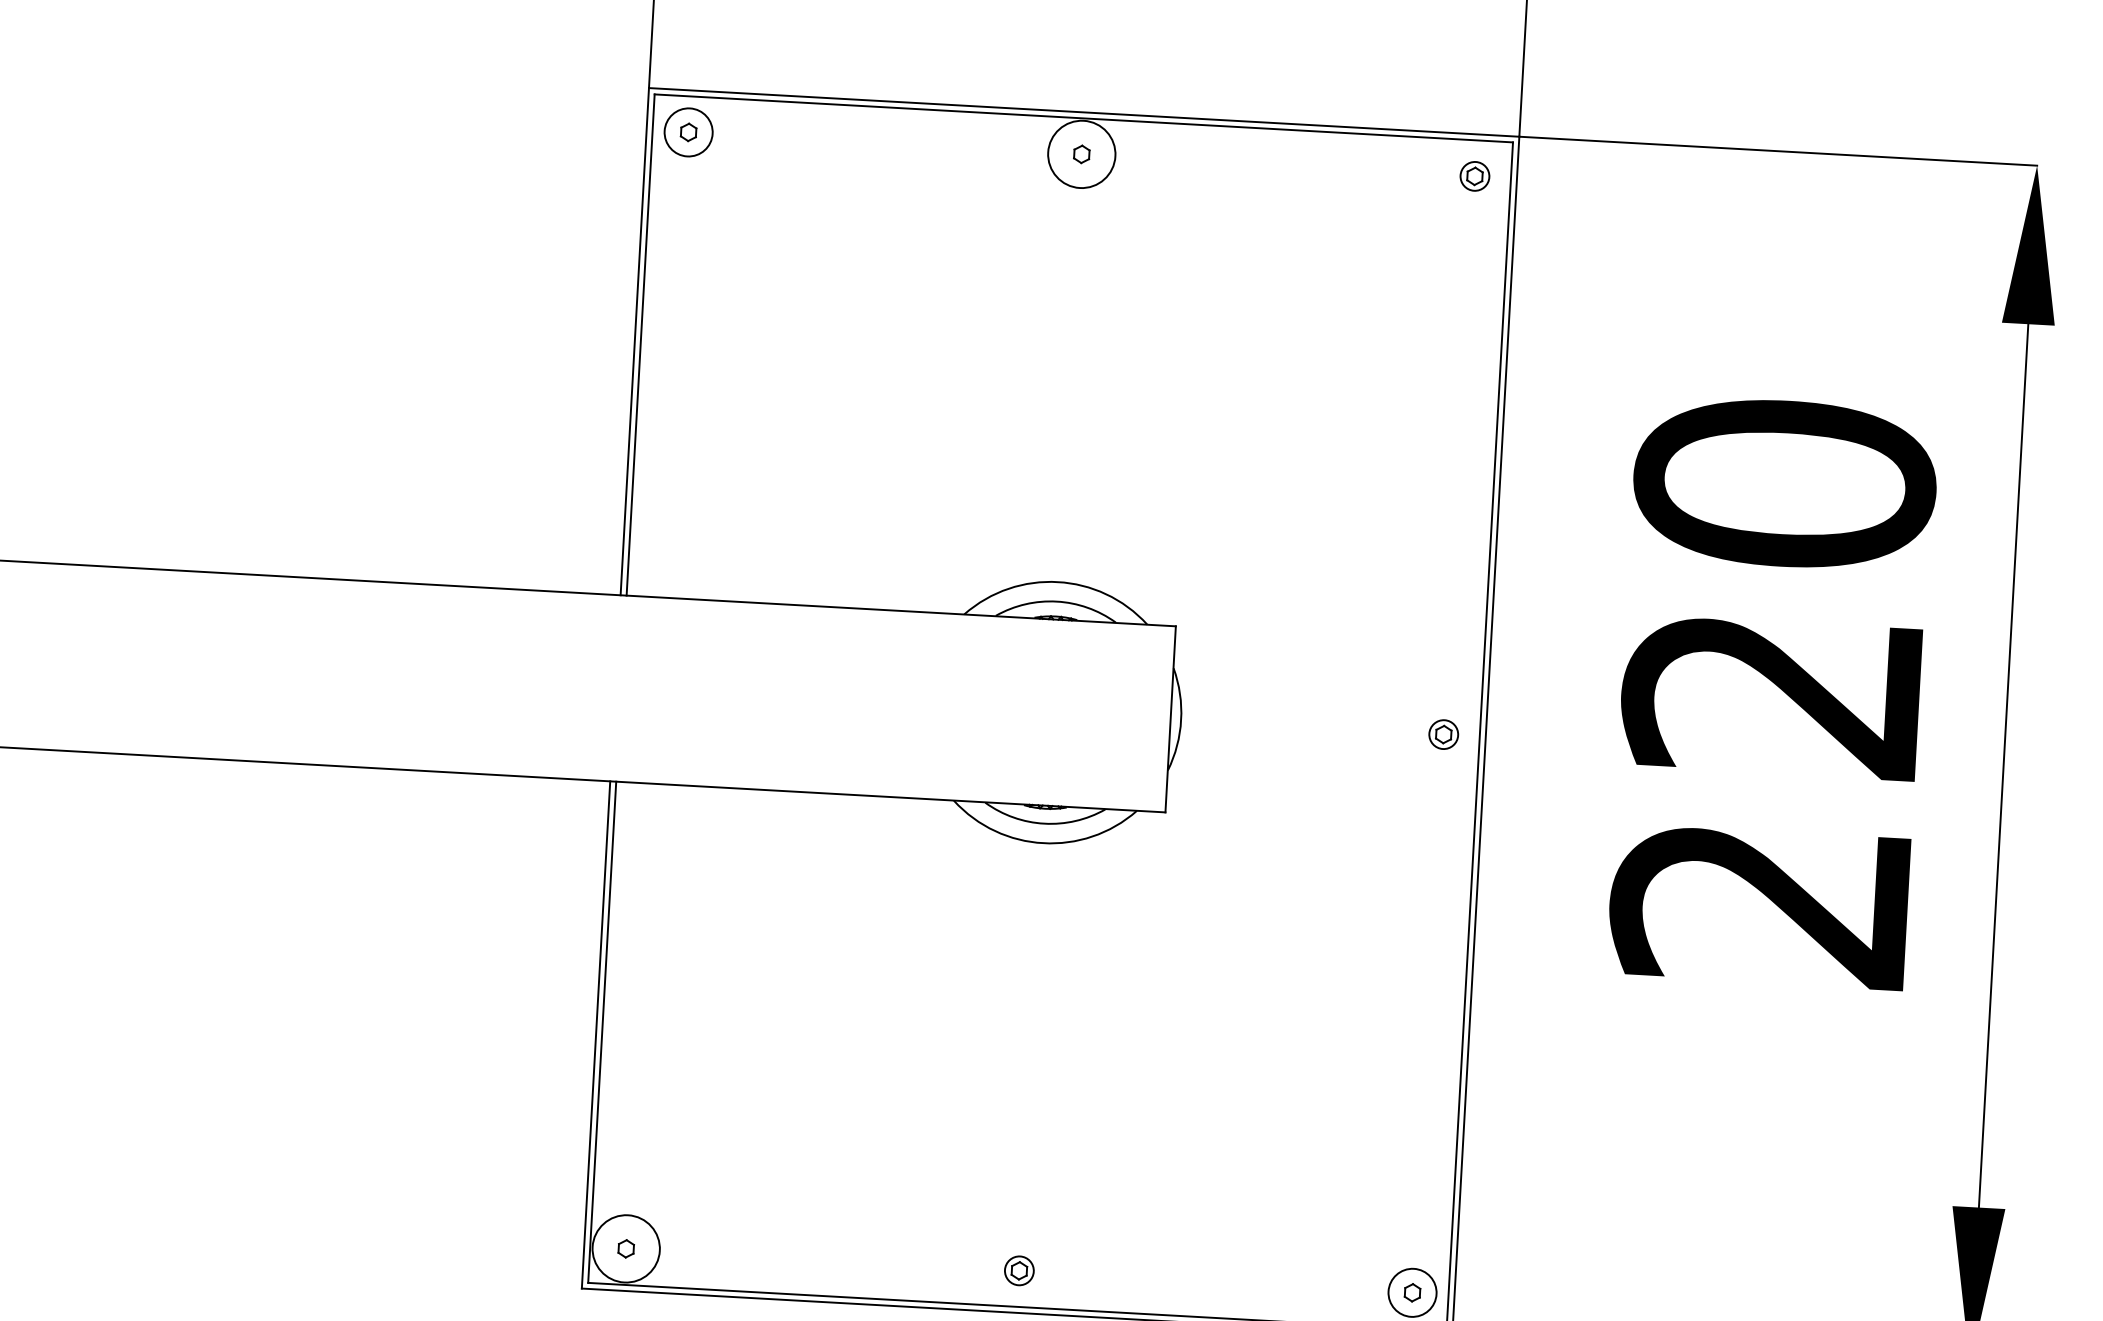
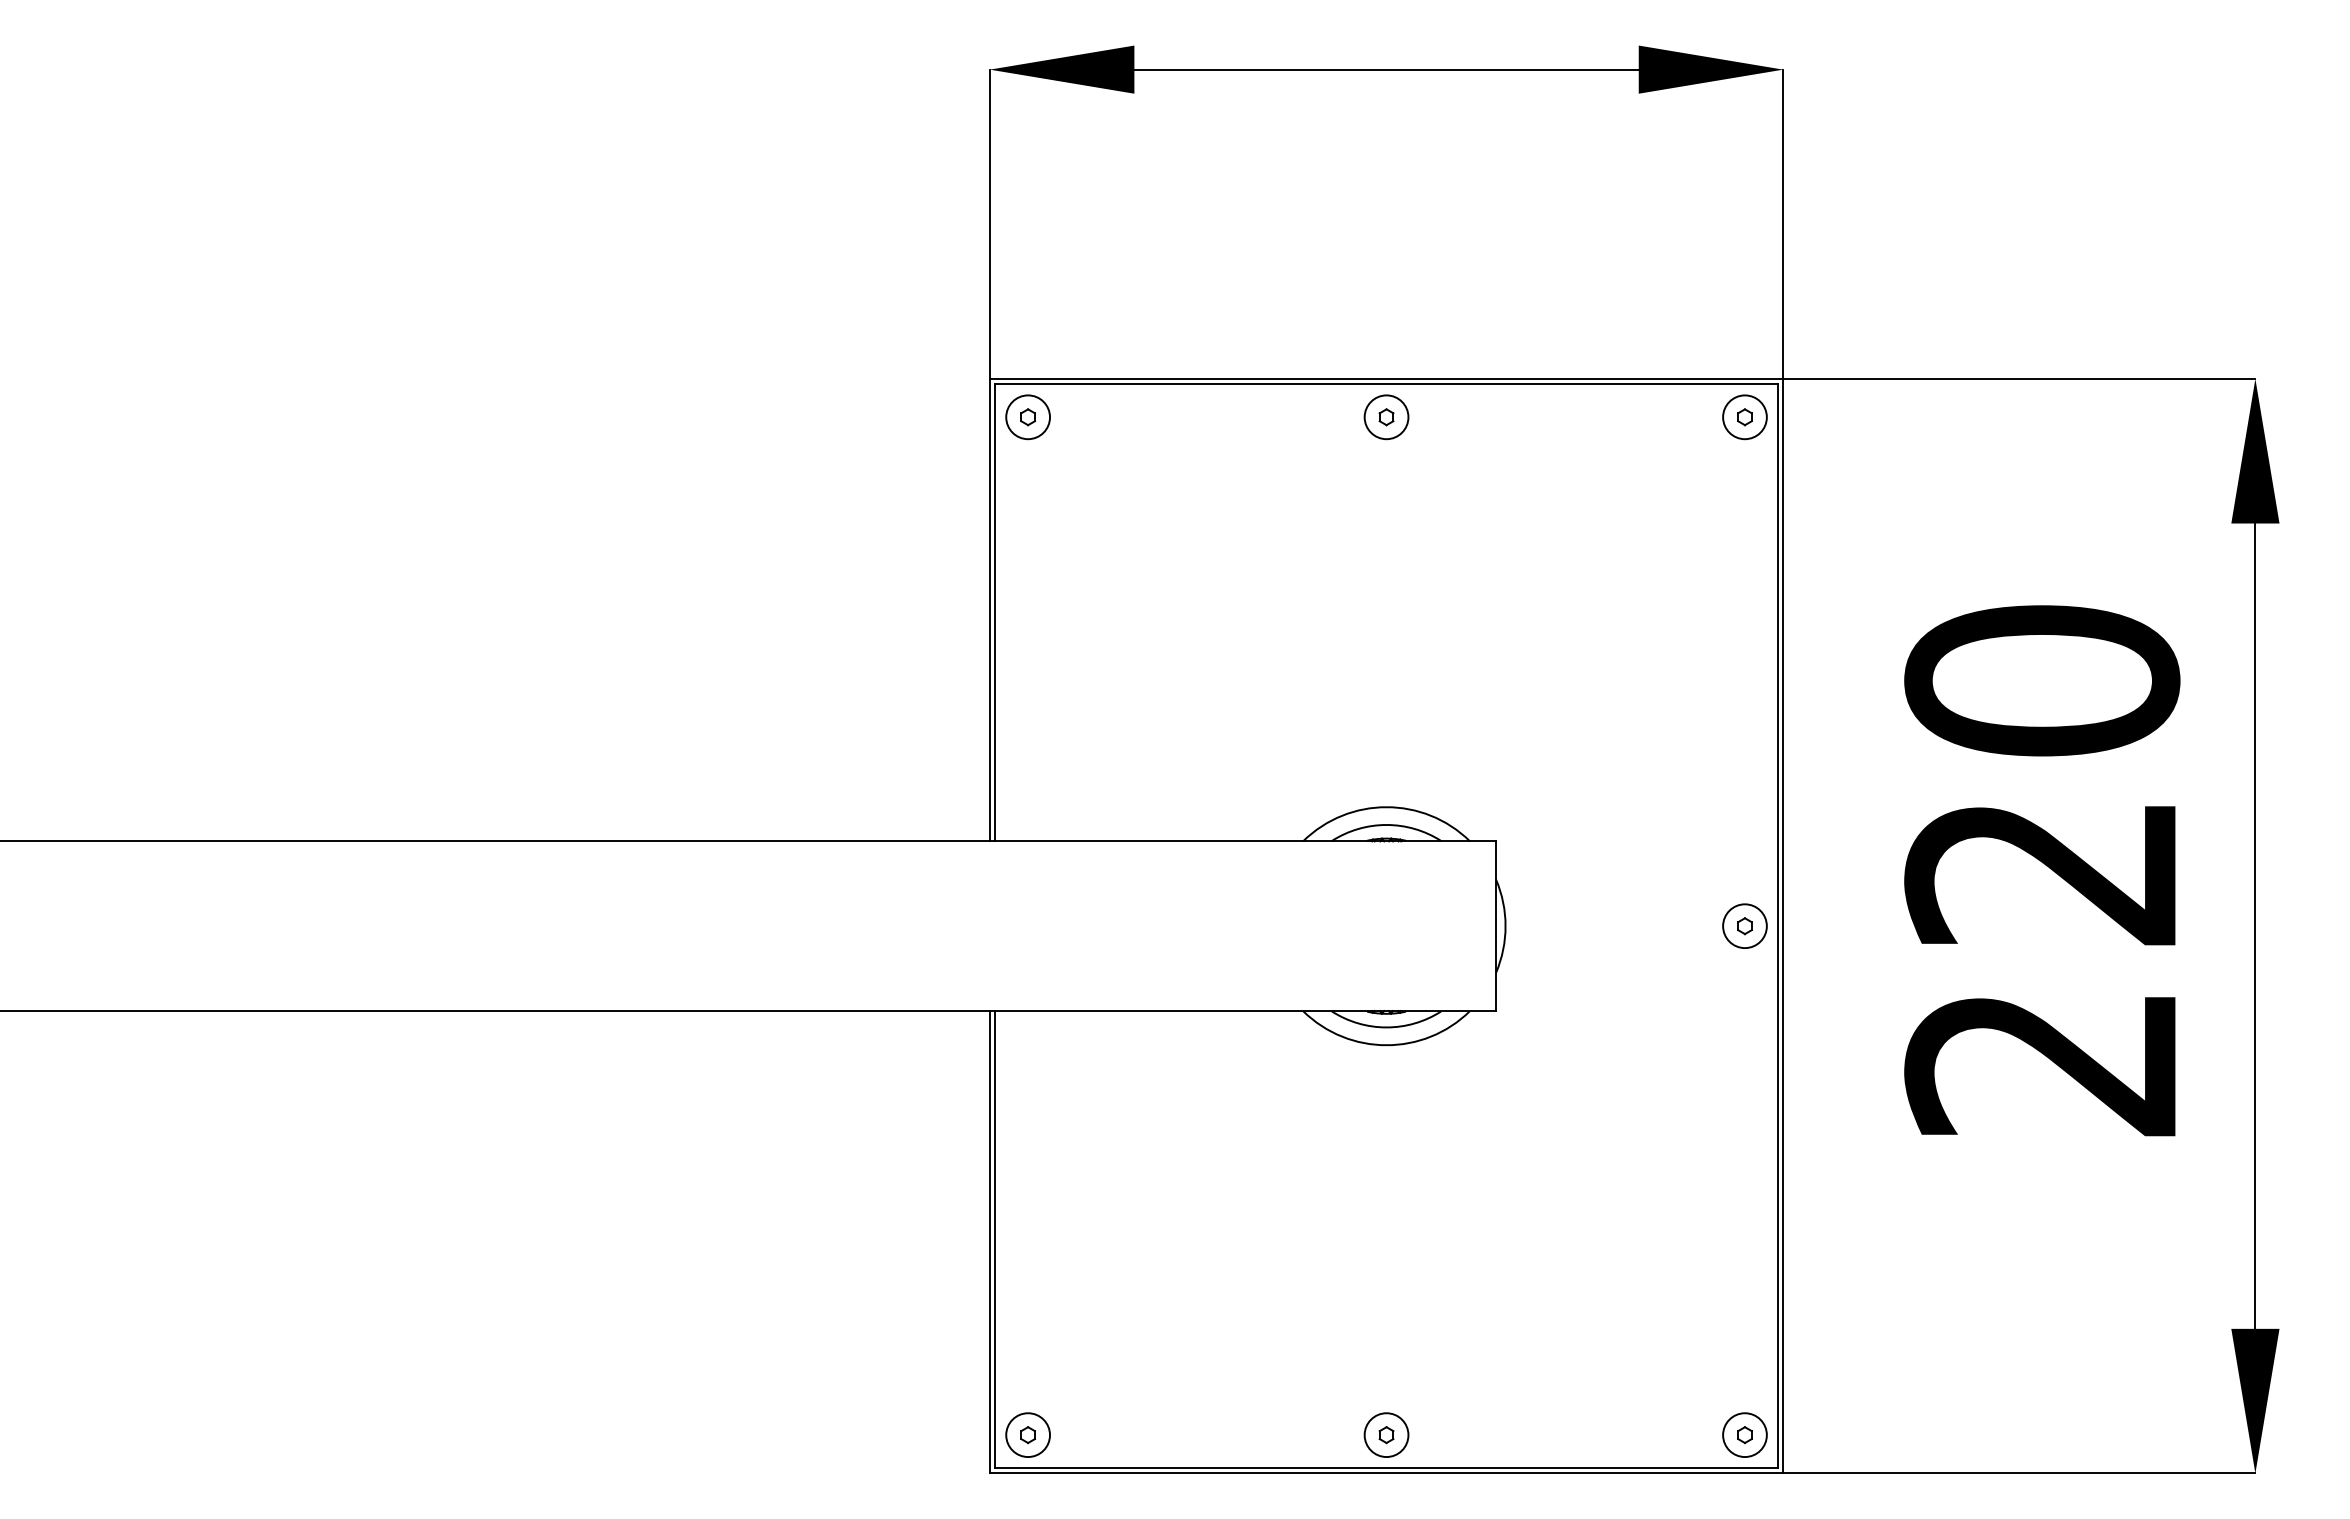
circle: (1081, 154) -> (1386, 417), size x0.71
circle: (1474, 176) -> (1744, 417), size x1.67
circle: (1443, 734) -> (1744, 926), size x1.67
circle: (626, 1249) -> (1028, 1435), size x0.71
circle: (1019, 1271) -> (1386, 1435), size x1.67

